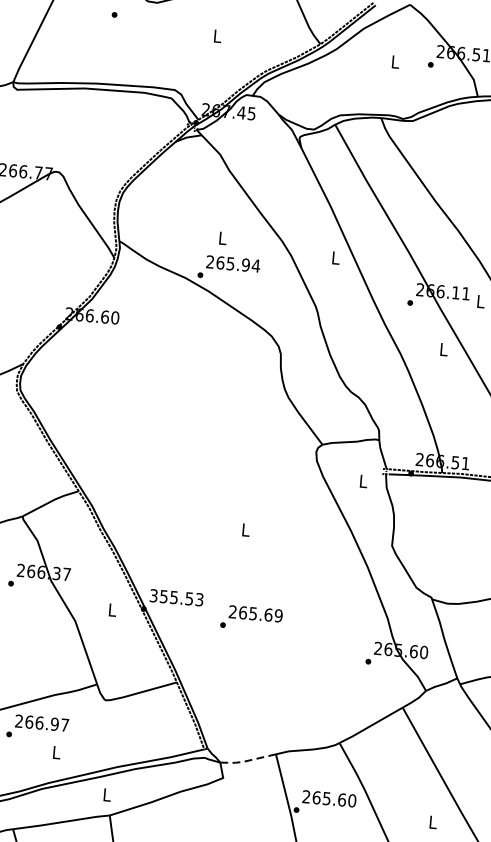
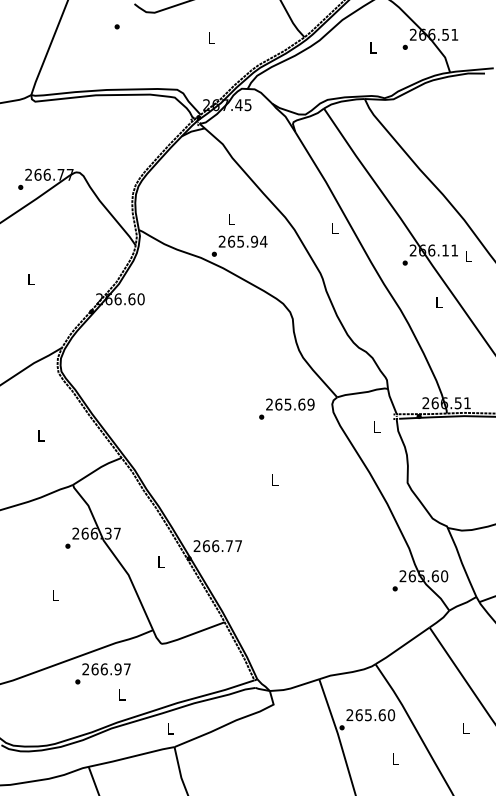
text: (176, 598) -> (217, 546), 355.53 -> 266.77
text: (251, 617) -> (286, 408), moved
line: (246, 760) -> (293, 687), dashed -> solid

